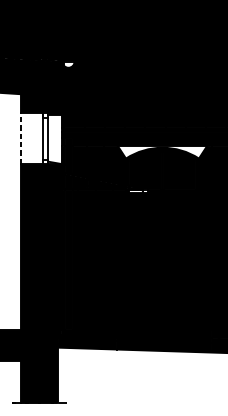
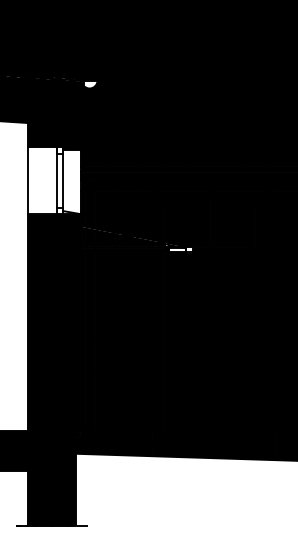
line: (20, 138) -> (27, 180), dashed -> solid
fill: (162, 152) -> (212, 199), added

